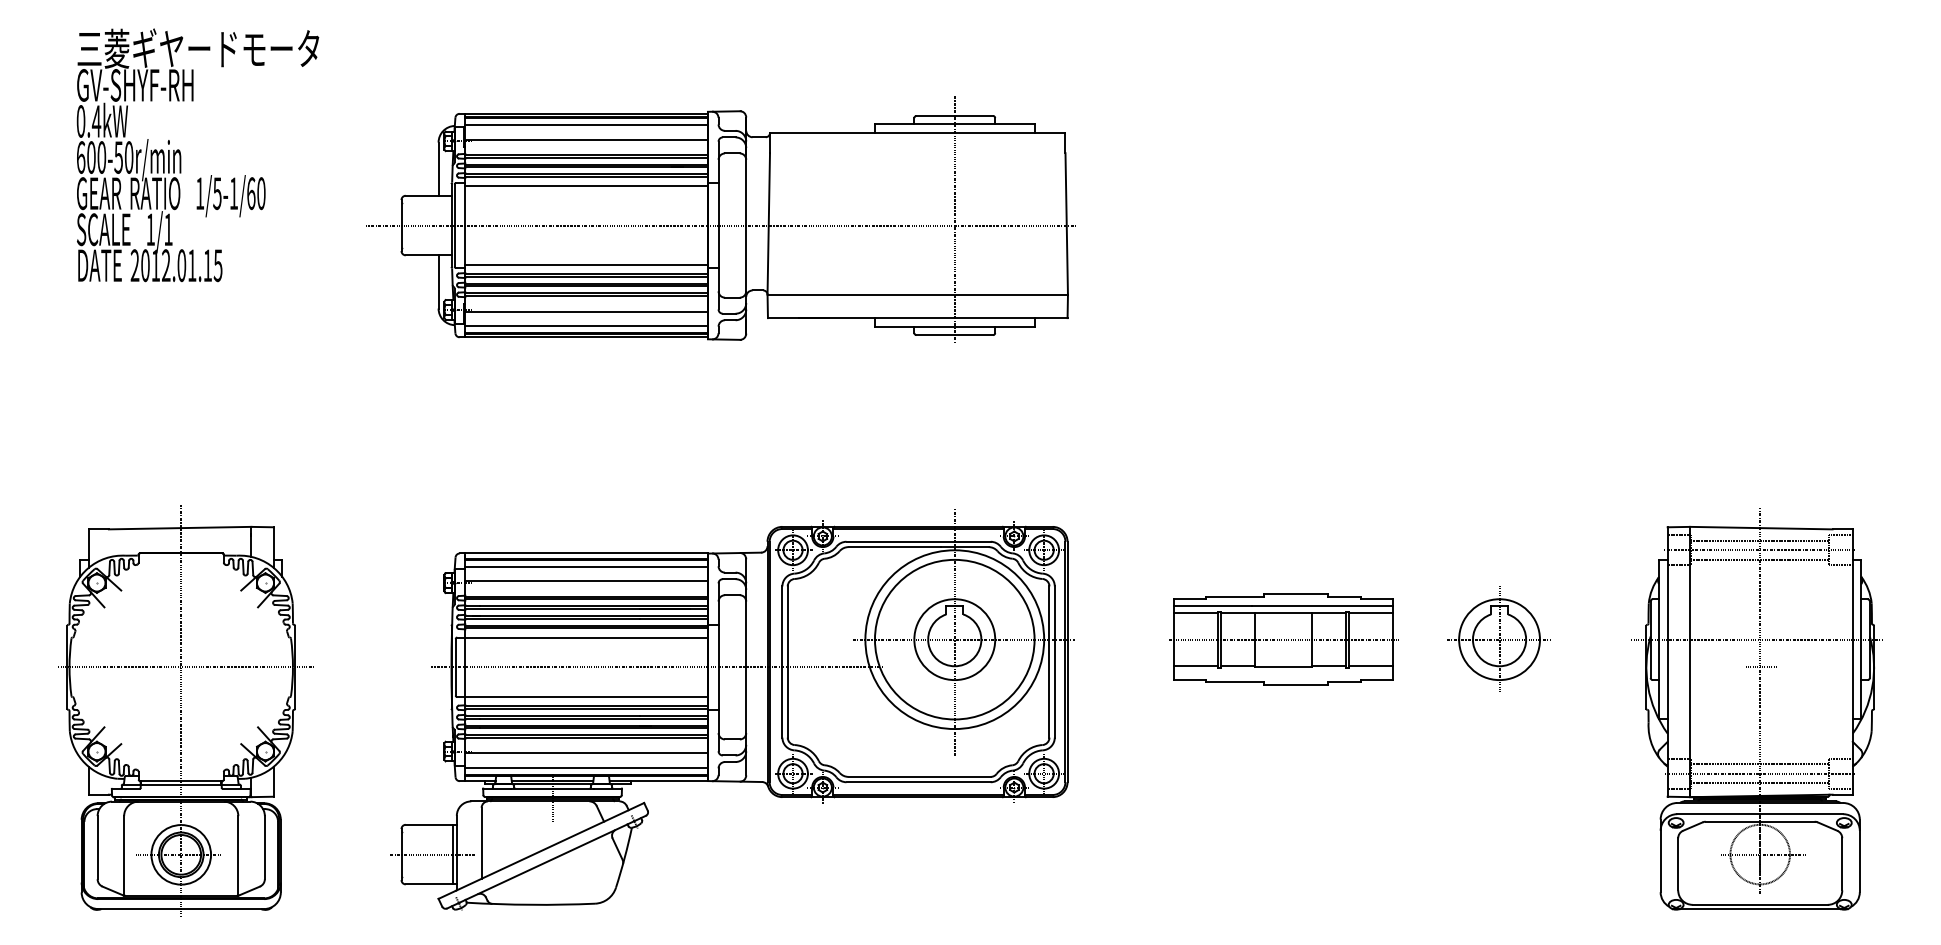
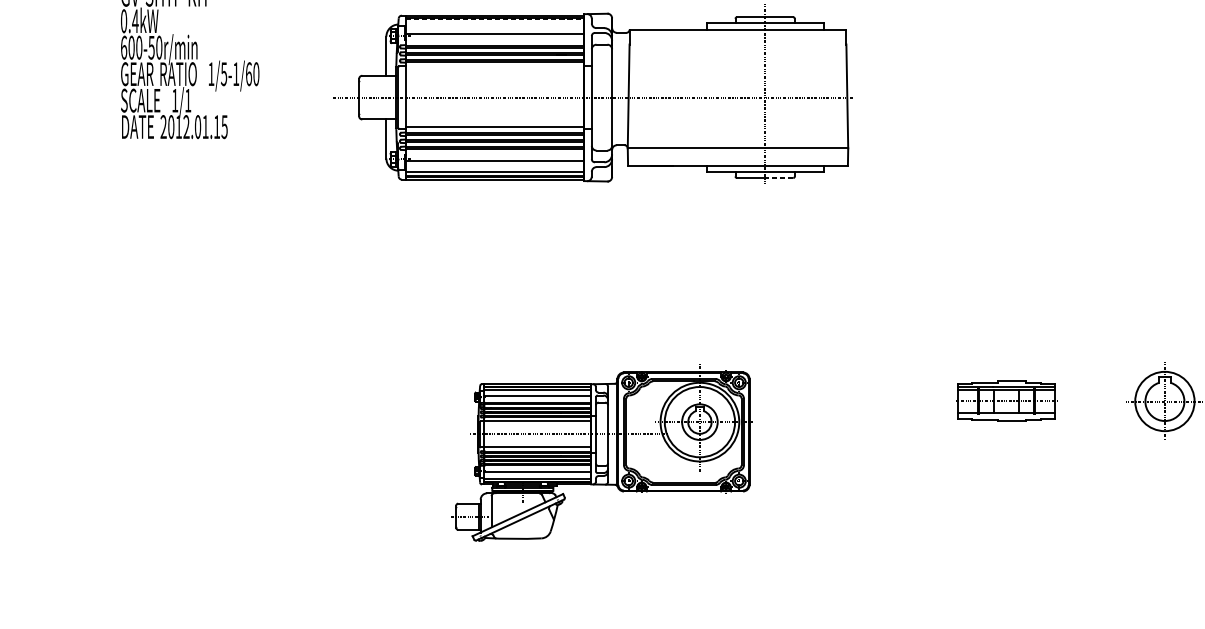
line: (587, 118) -> (495, 19), solid -> dashed
line: (586, 124) -> (494, 23), removed
line: (586, 185) -> (494, 68), removed
line: (973, 335) -> (778, 178), solid -> dashed
part: (1283, 639) -> (1006, 401), size x0.6
part: (732, 709) -> (602, 452), size x0.6
part: (185, 710) -> (200, 453), removed

